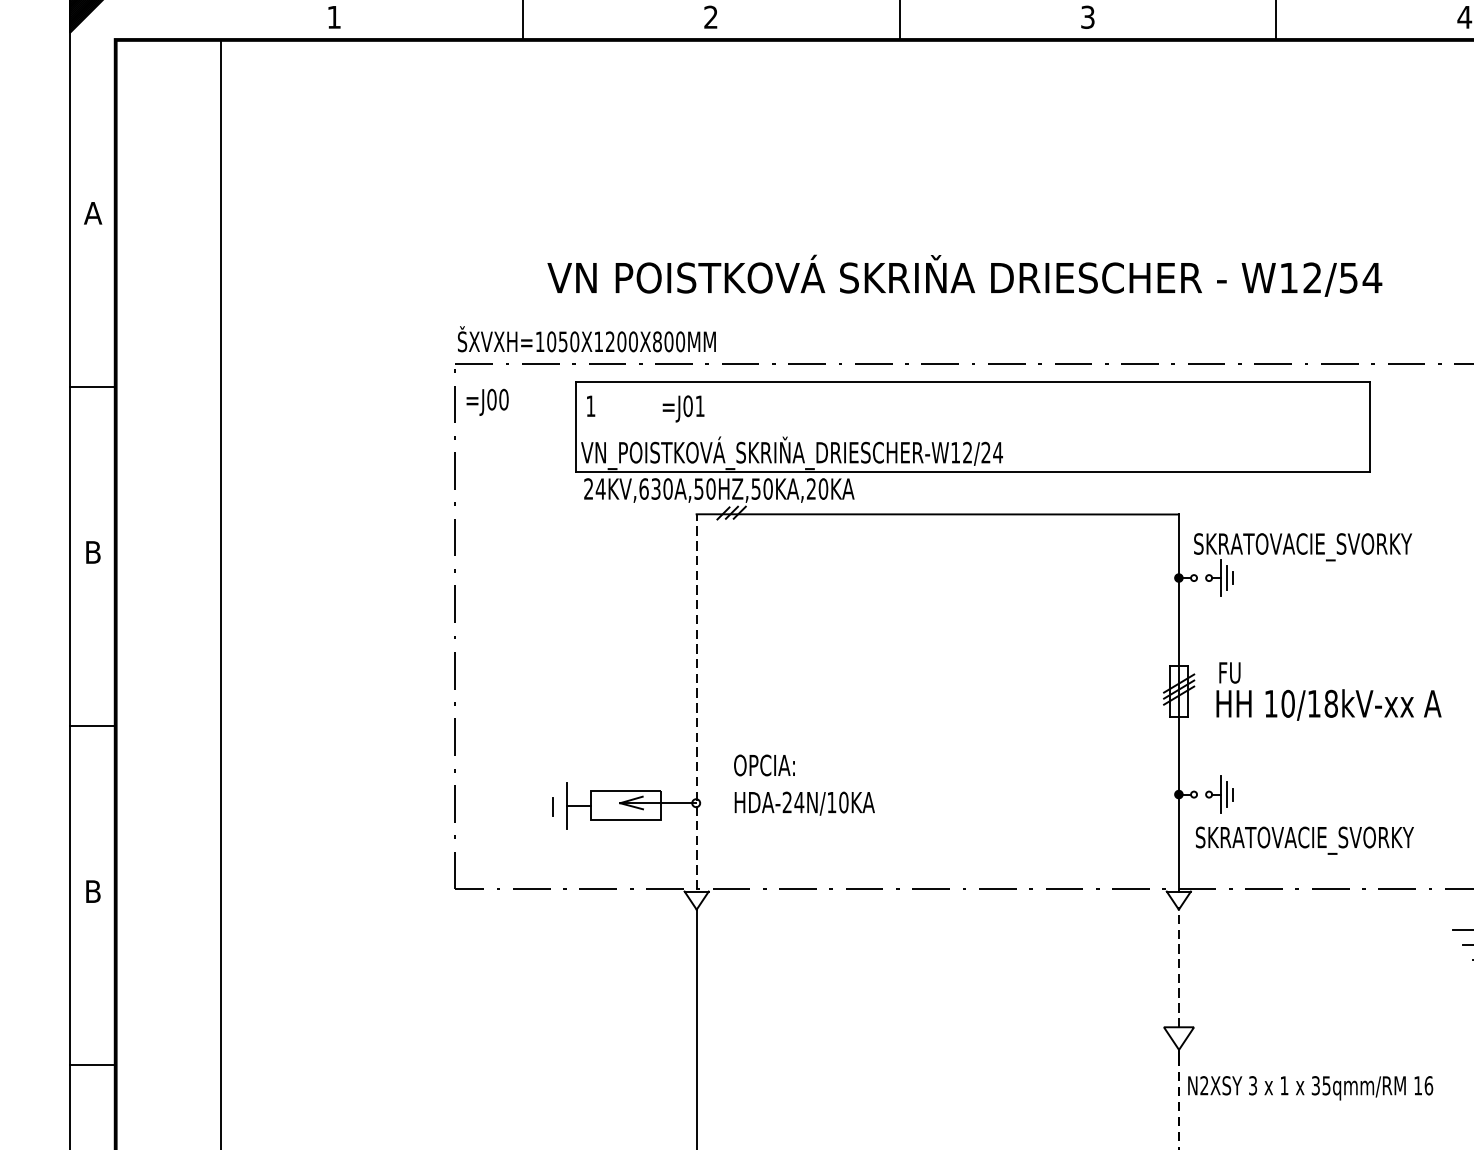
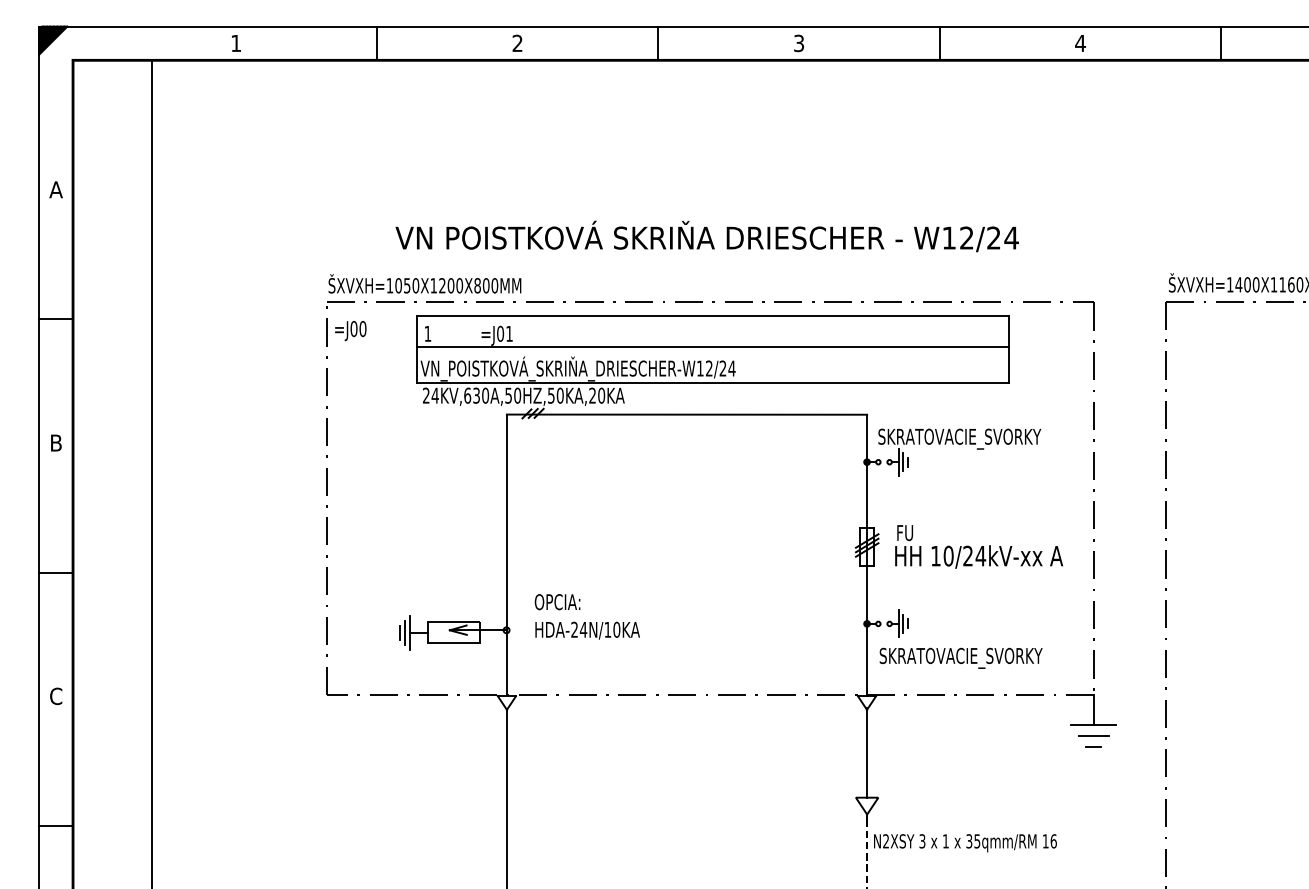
text: (1348, 277) -> (993, 237), W12/54 -> W12/24
line: (971, 424) -> (712, 347), added
line: (696, 701) -> (506, 554), dashed -> solid
text: (1322, 702) -> (974, 555), 10/18kV-xx -> 10/24kV-xx
line: (559, 806) -> (404, 632), added
text: (93, 891) -> (56, 696), B -> C
line: (1179, 966) -> (867, 752), dashed -> solid

